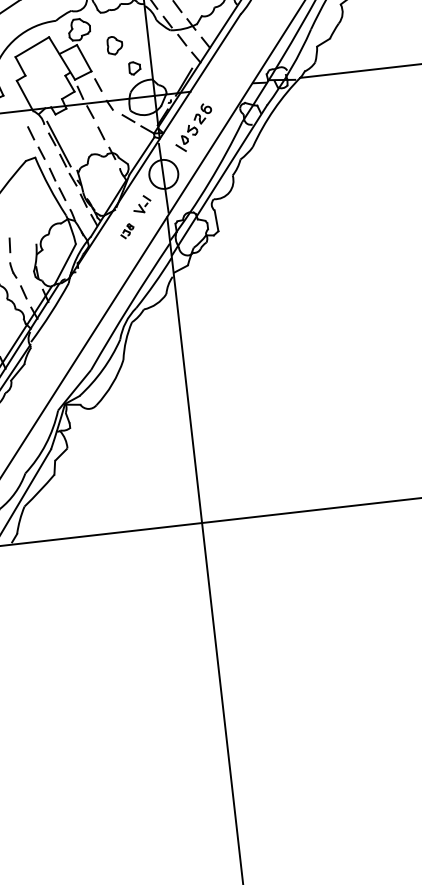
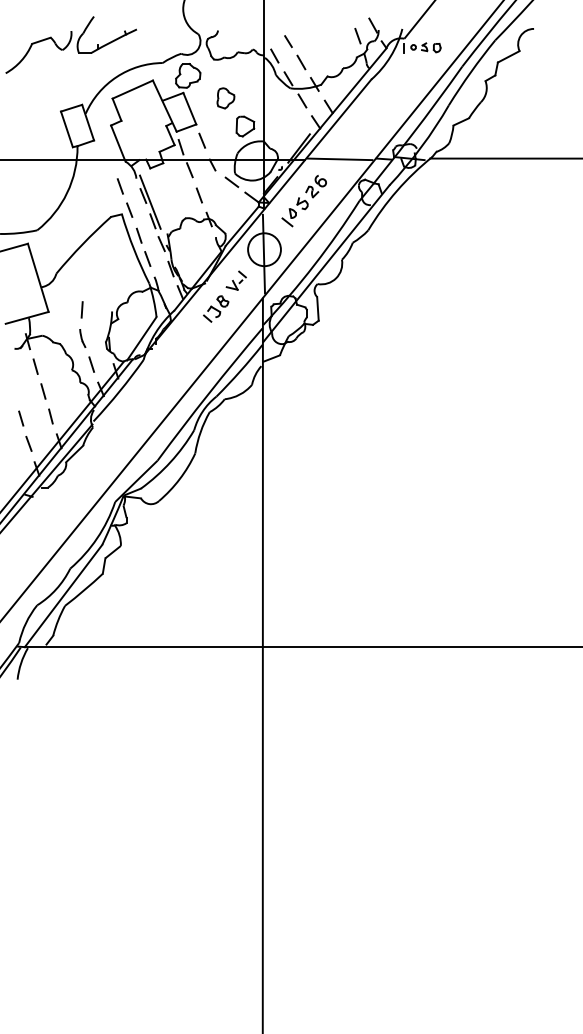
part: (134, 68) -> (245, 126), size x1.43
line: (220, 87) -> (339, 159), added
part: (127, 230) -> (216, 308), size x1.67

